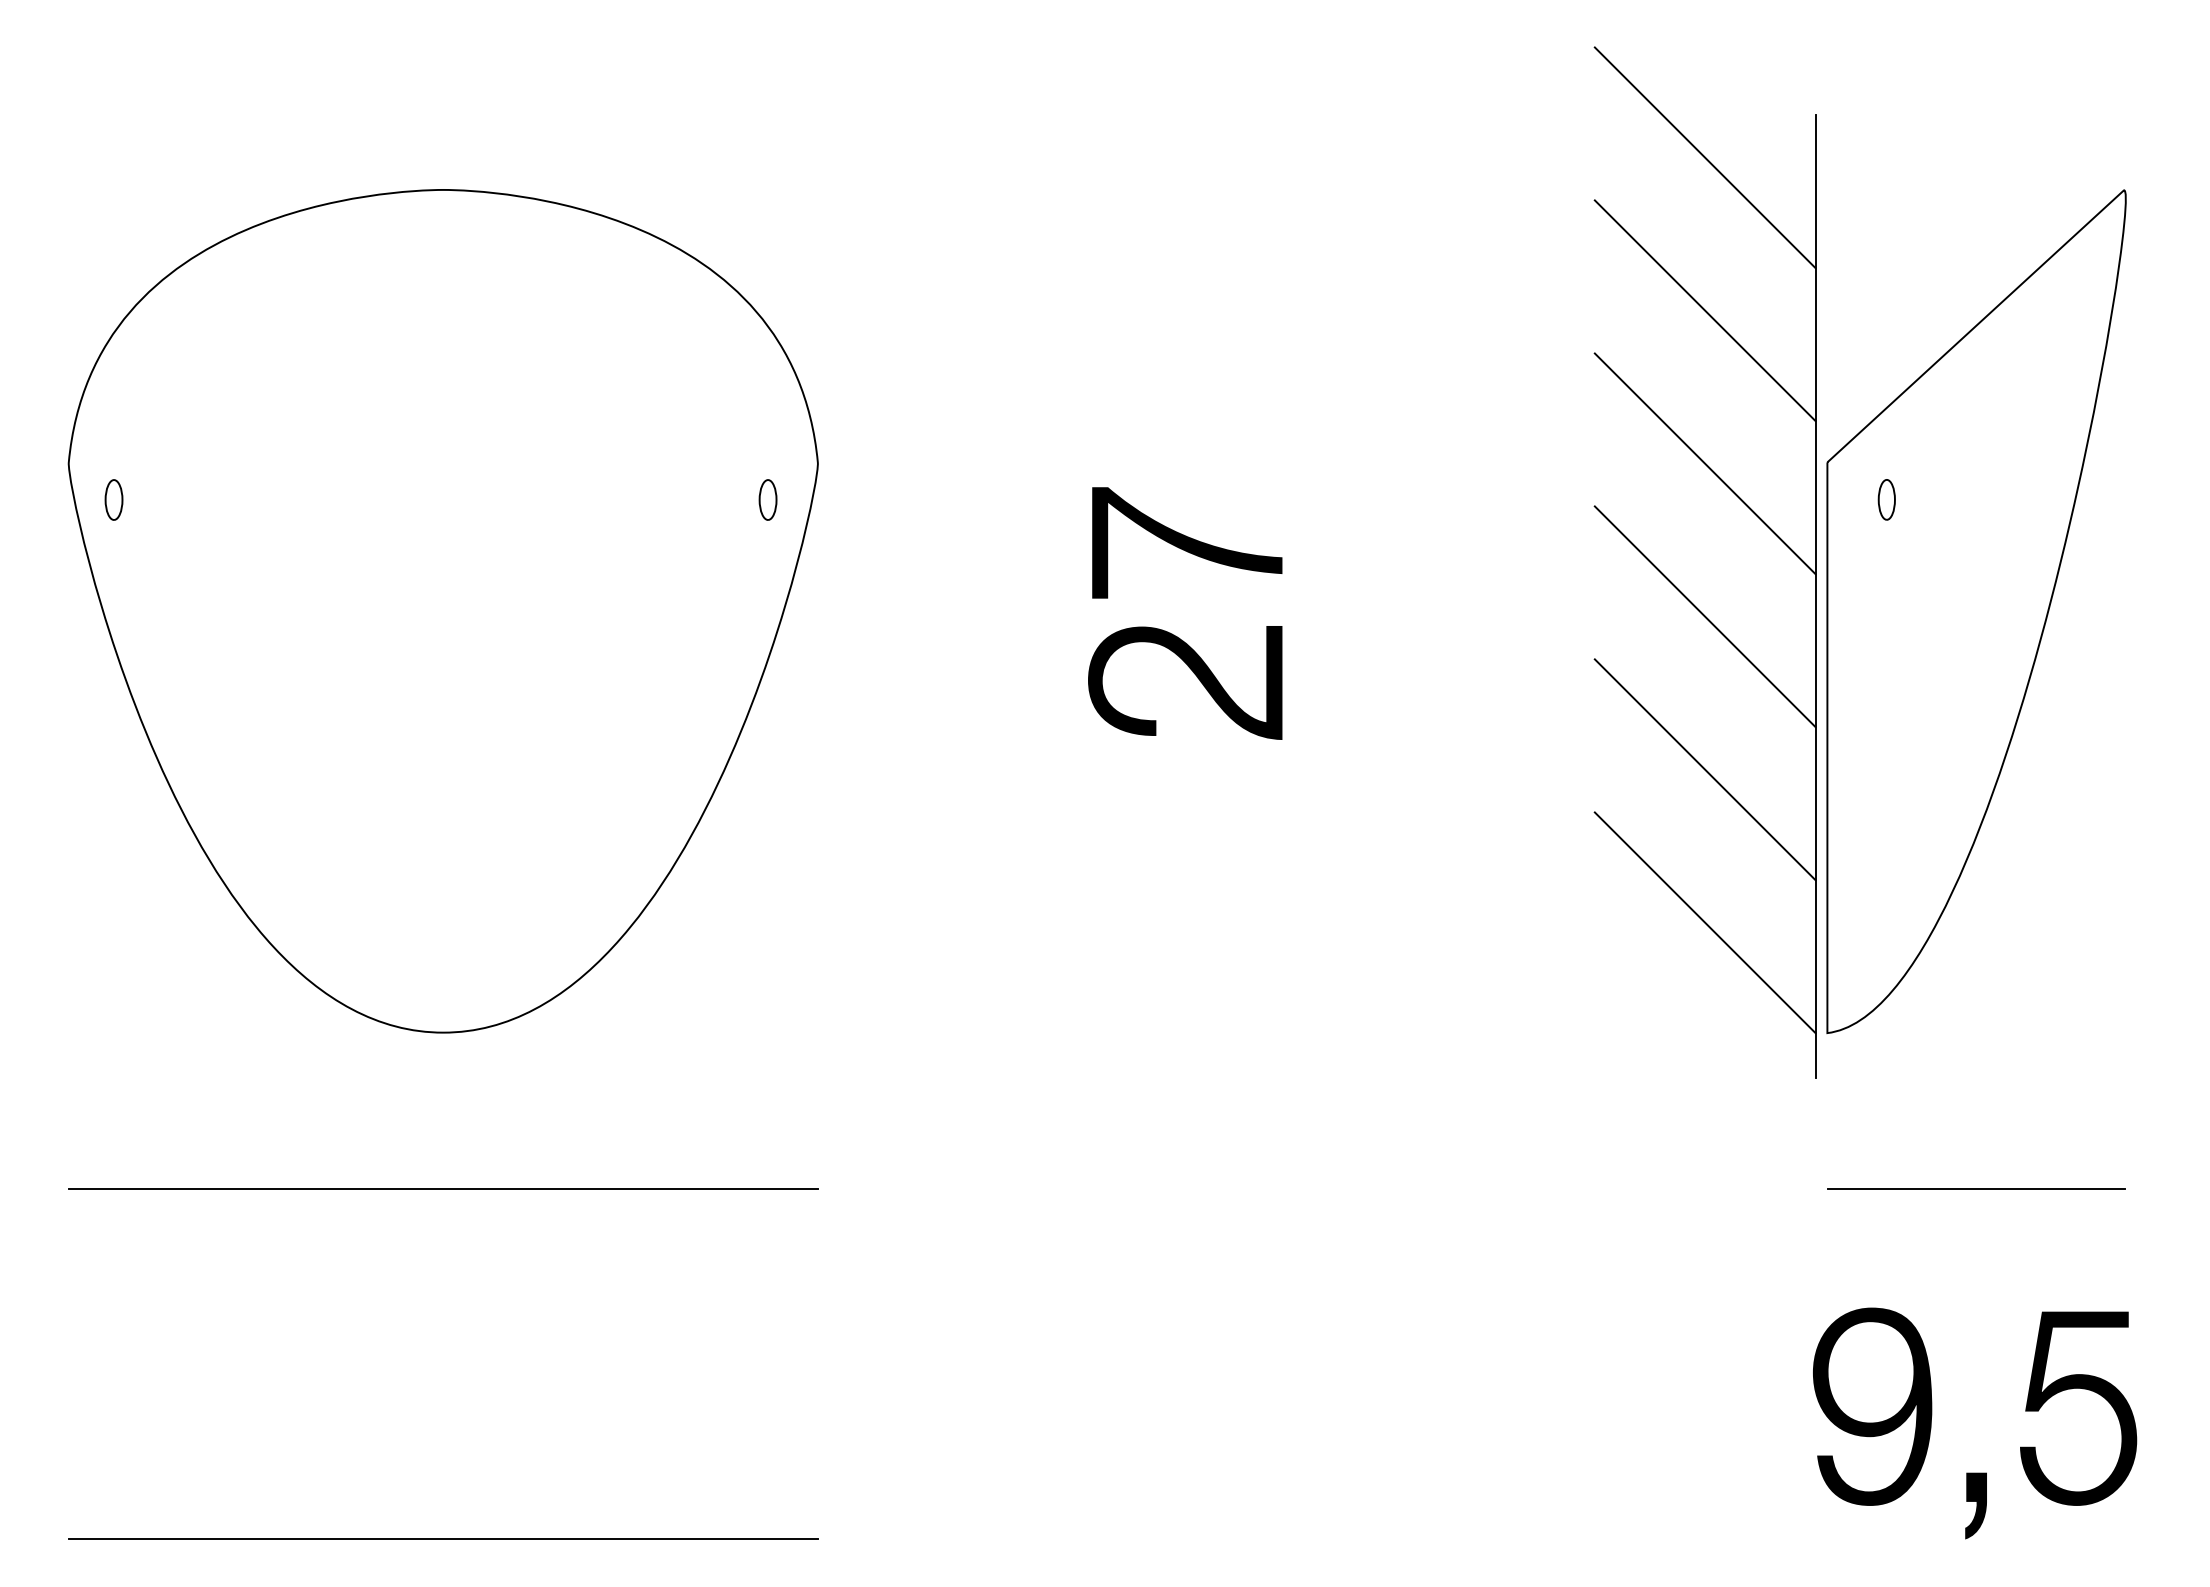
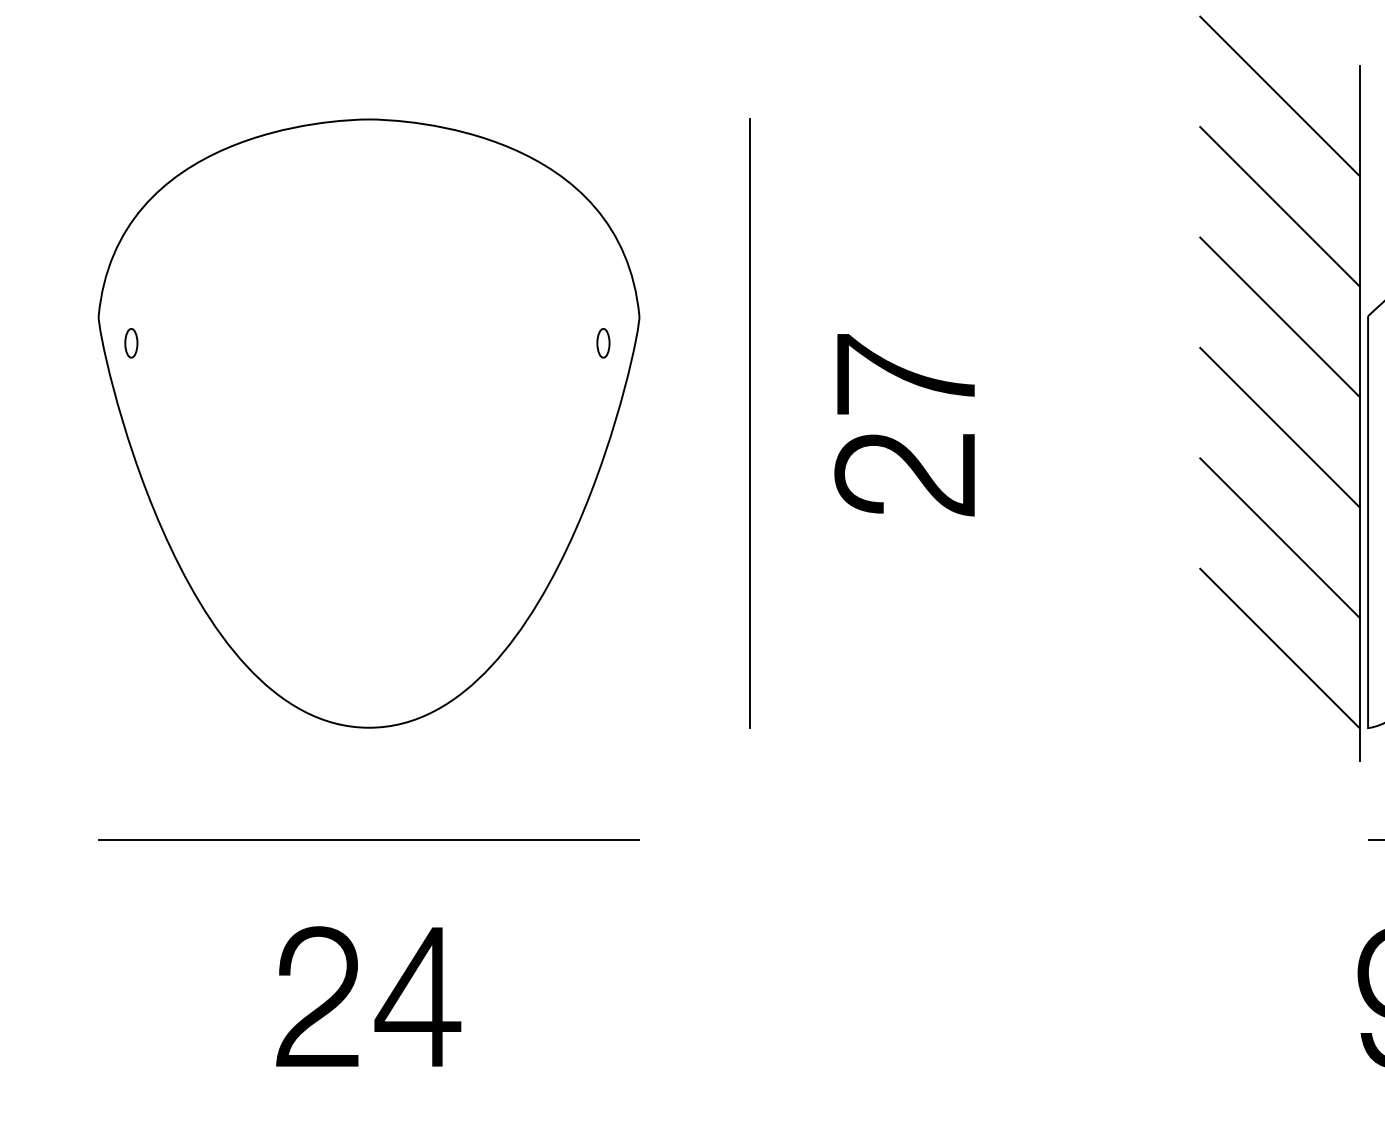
line: (970, 610) -> (749, 423), added
part: (463, 1416) -> (383, 1004), added
line: (443, 1538) -> (369, 1092), removed

